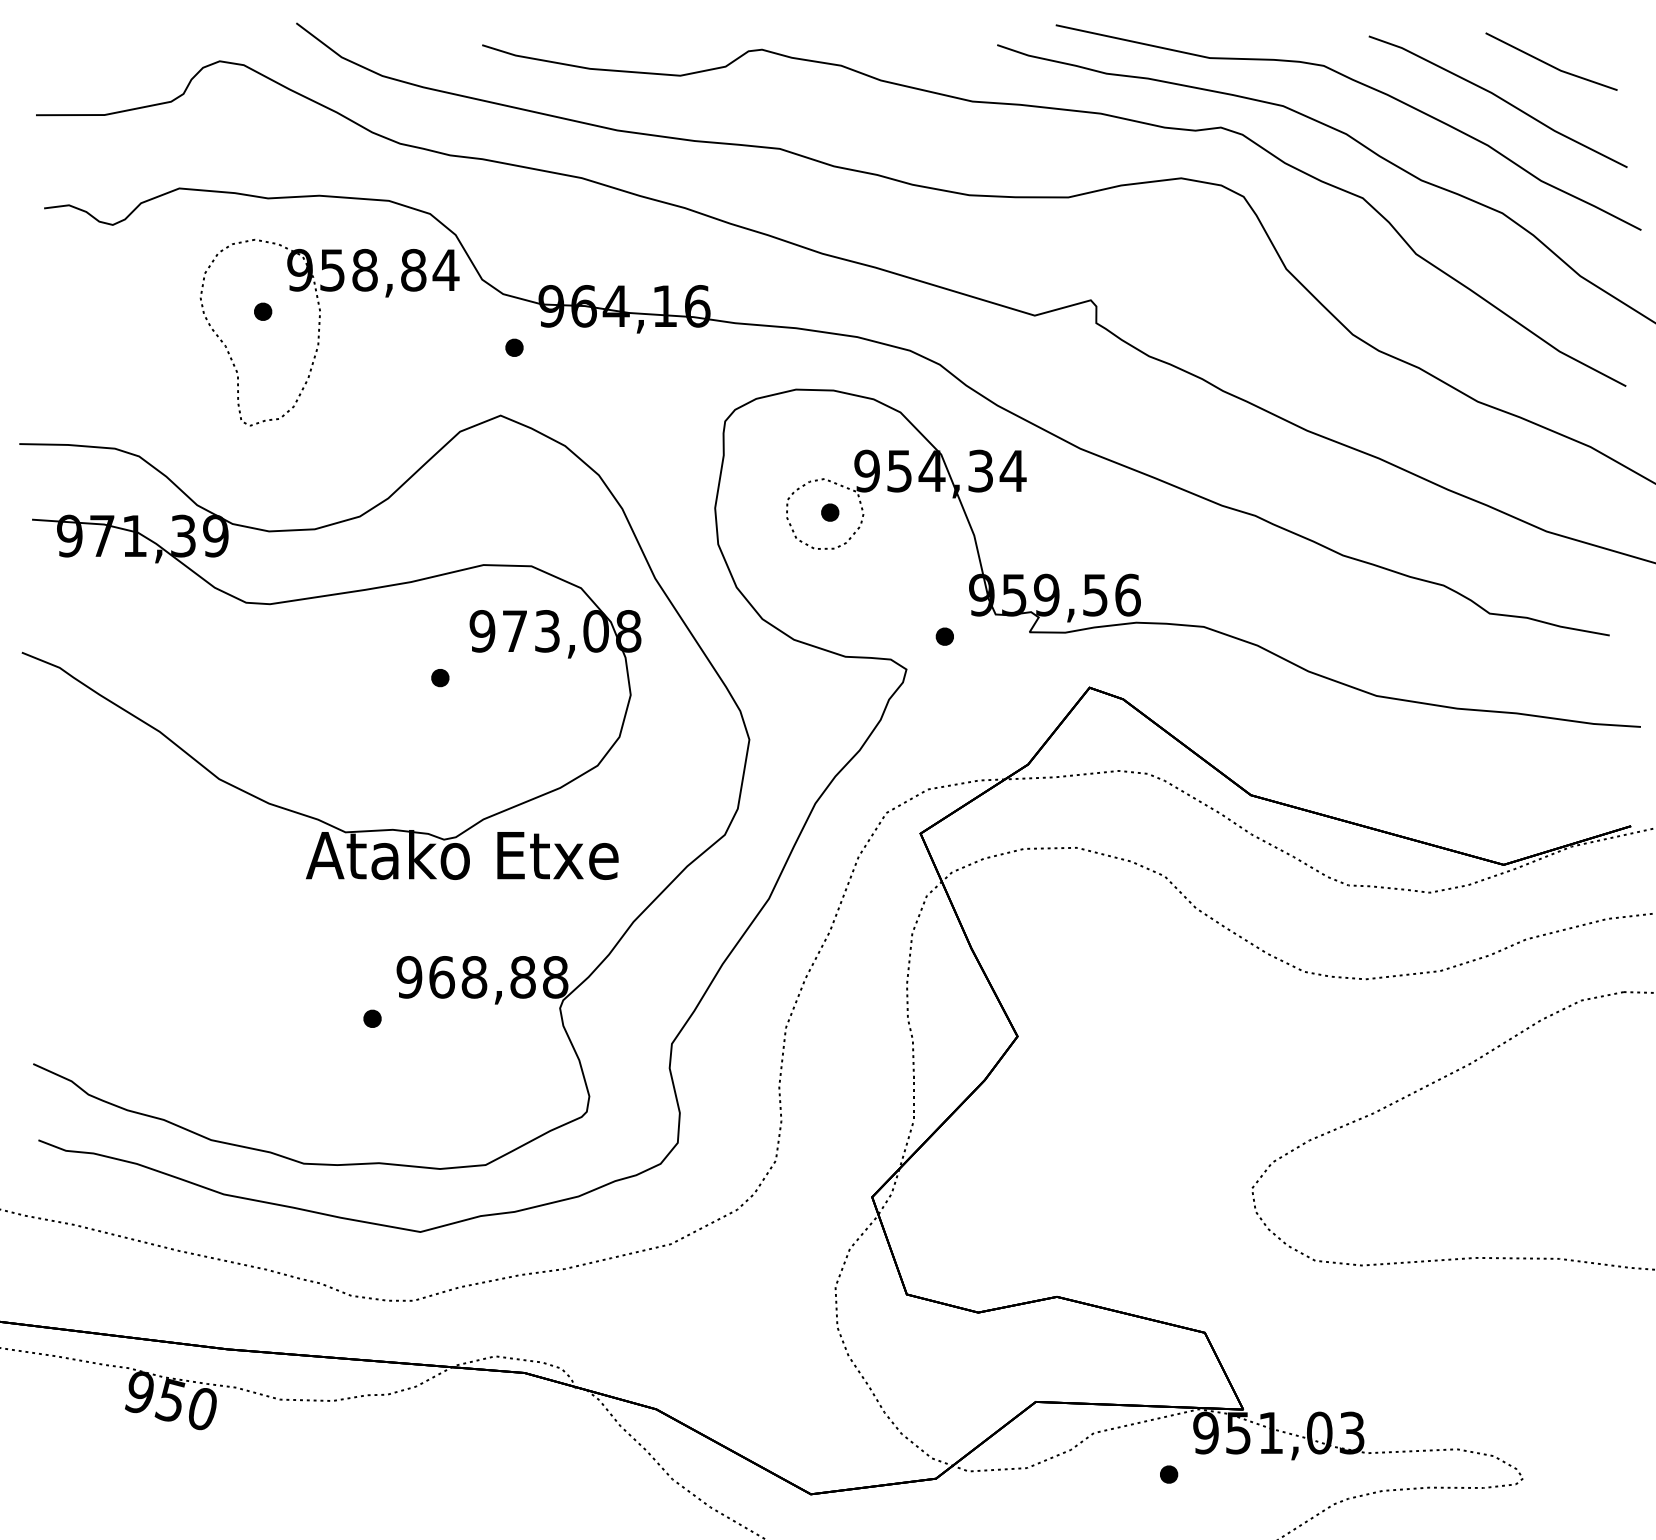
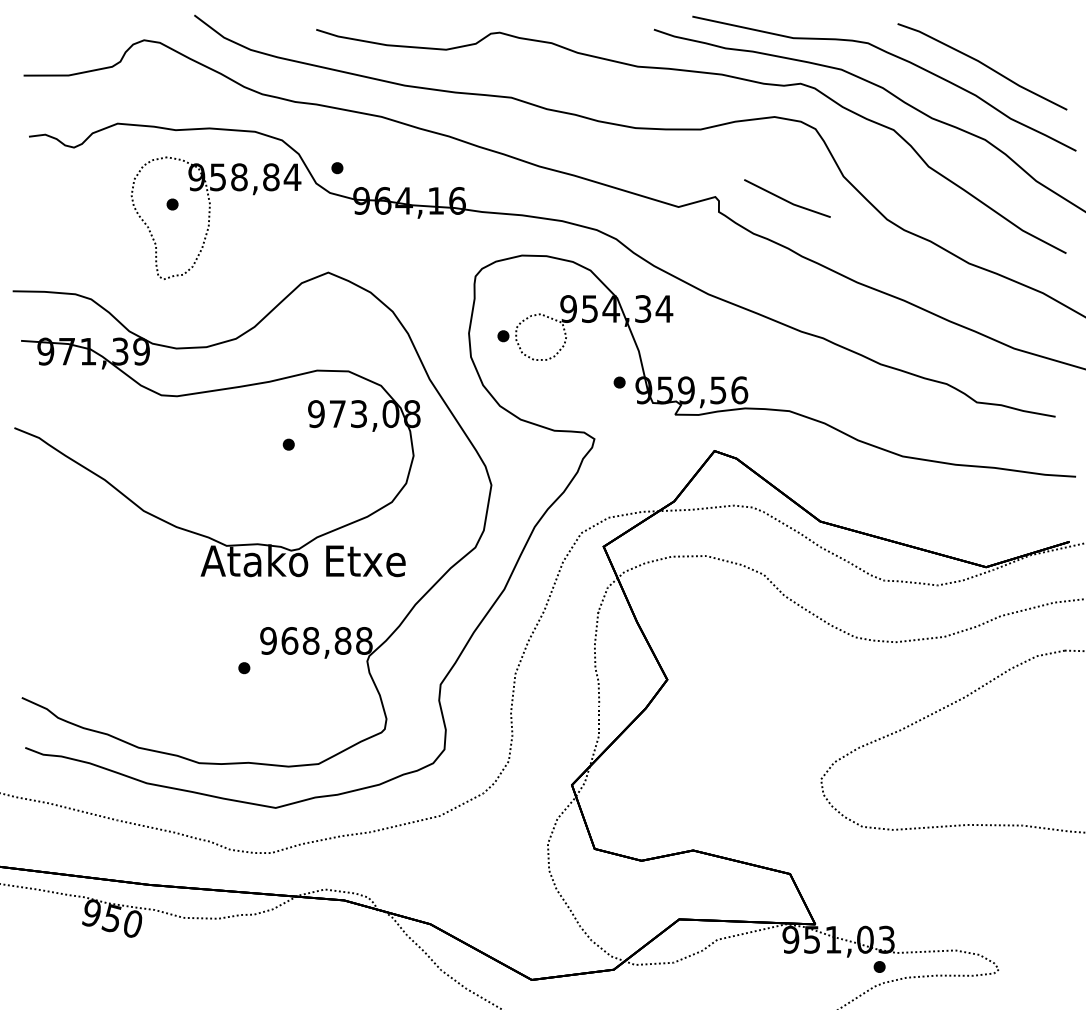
line: (1550, 63) -> (786, 199), moved
part: (514, 348) -> (337, 168), moved
part: (830, 513) -> (503, 336), moved
part: (944, 636) -> (619, 382), moved
part: (1168, 1473) -> (879, 966), moved

